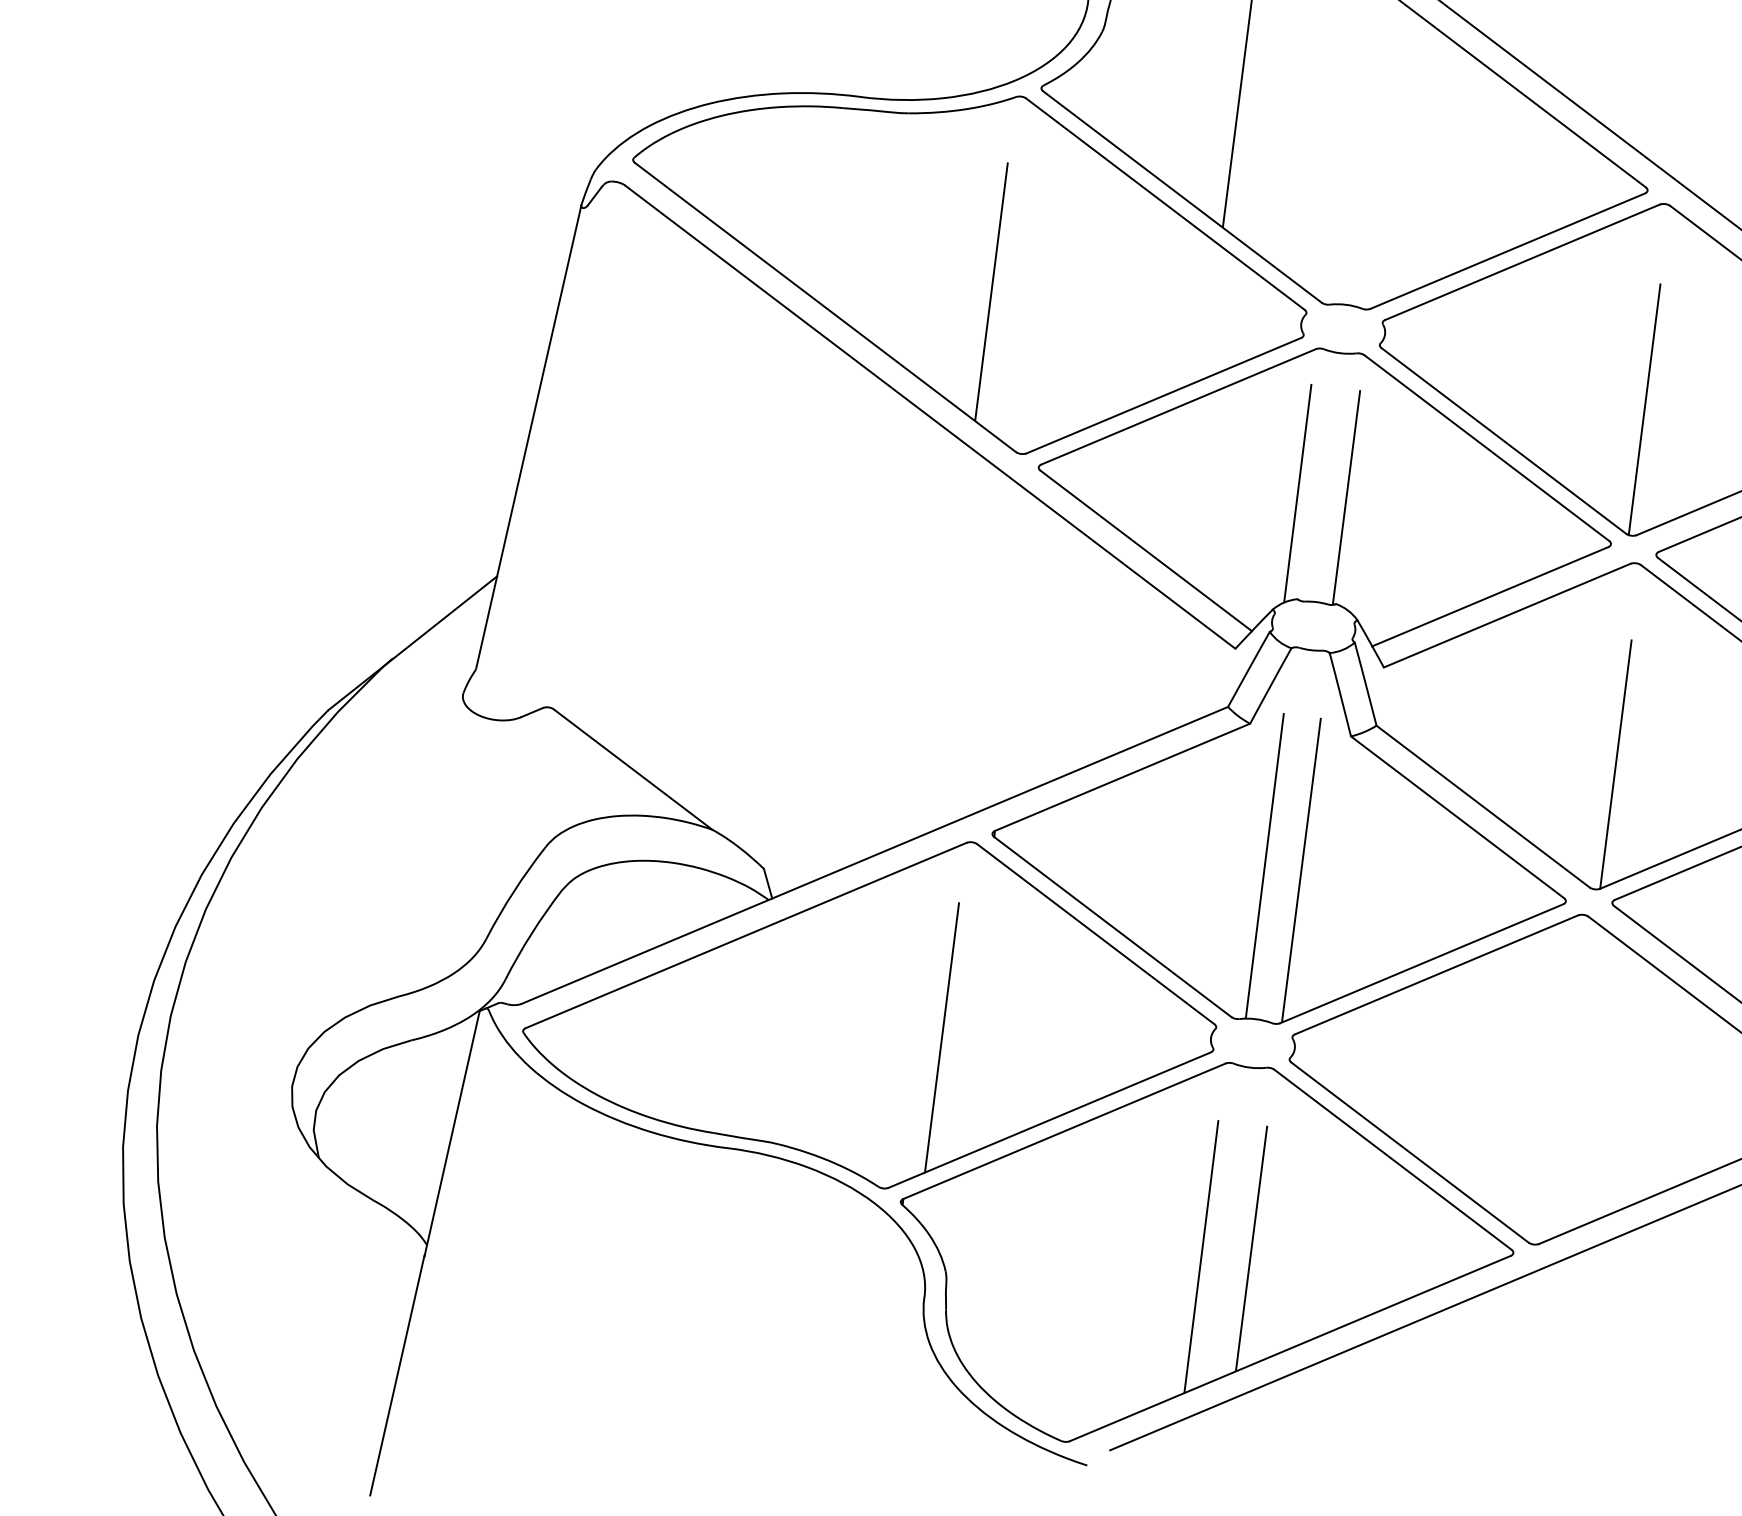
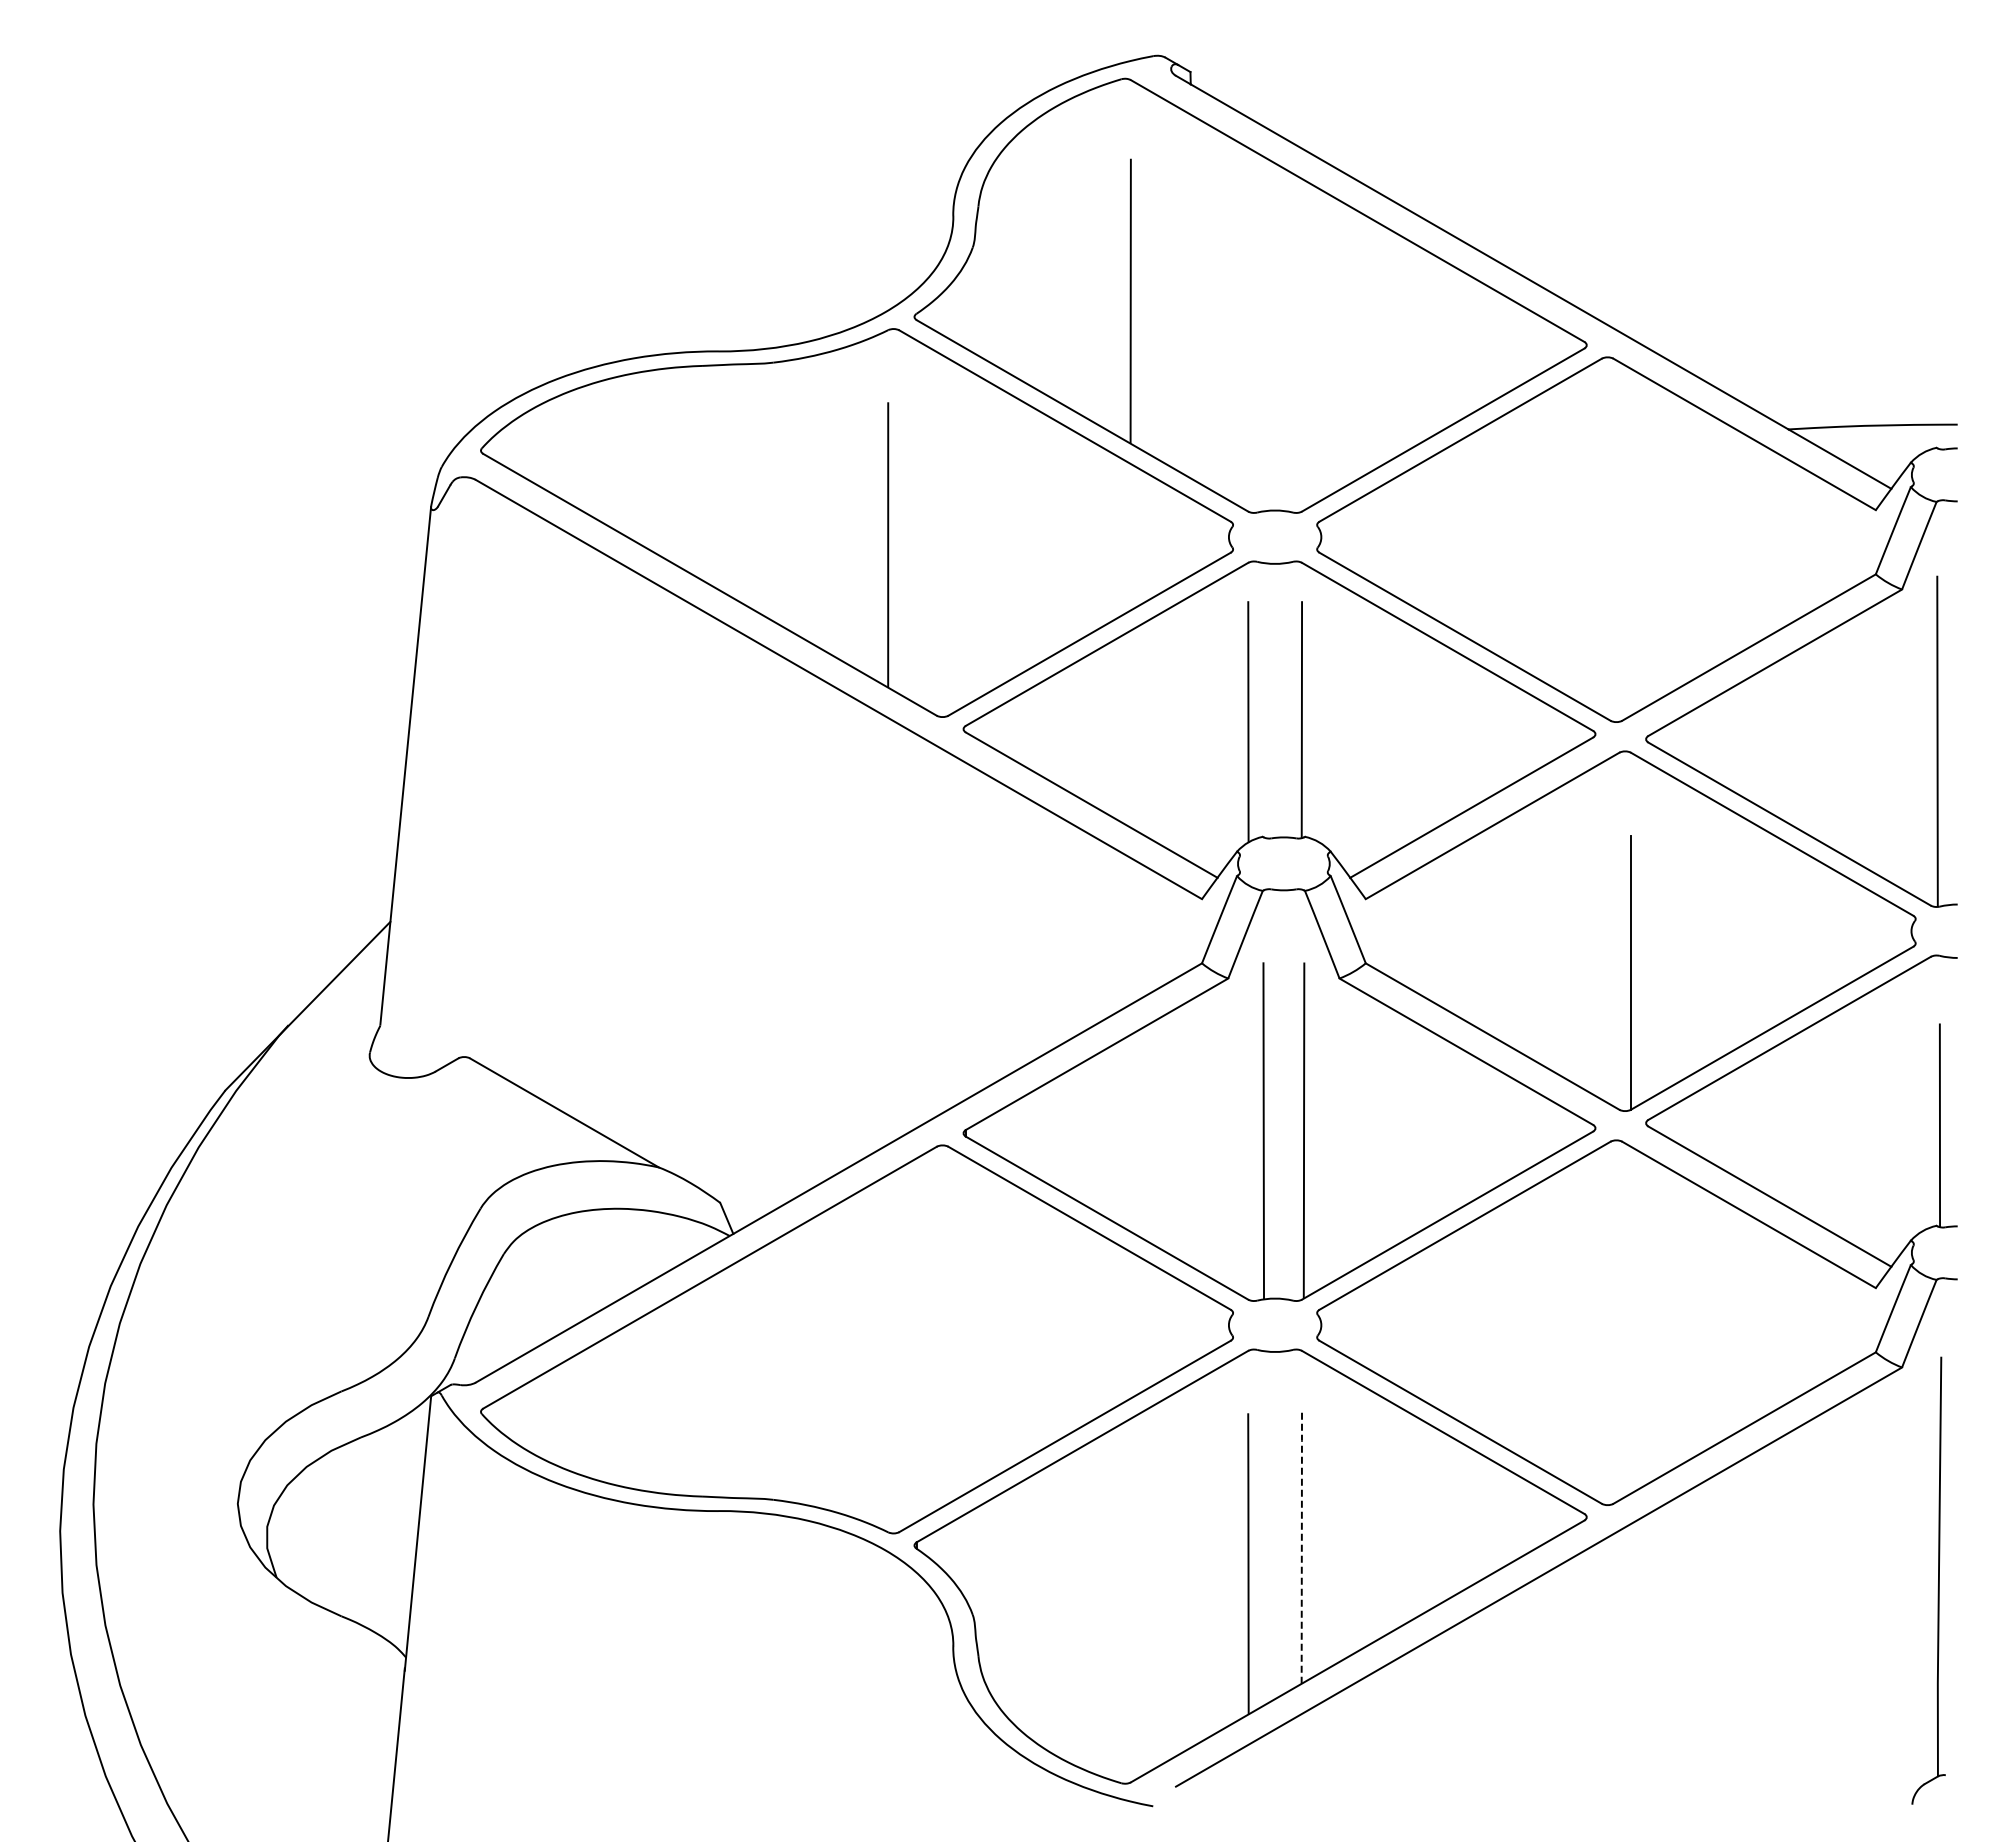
line: (1644, 409) -> (1613, 583), removed
line: (941, 1037) -> (936, 1361), removed
line: (1251, 1248) -> (1301, 1548), solid -> dashed

